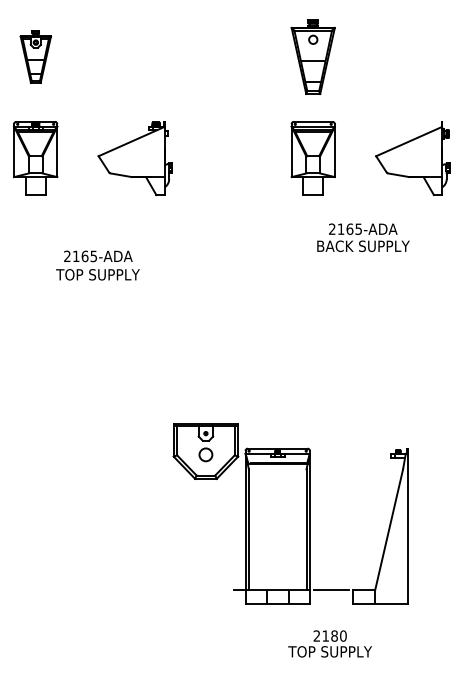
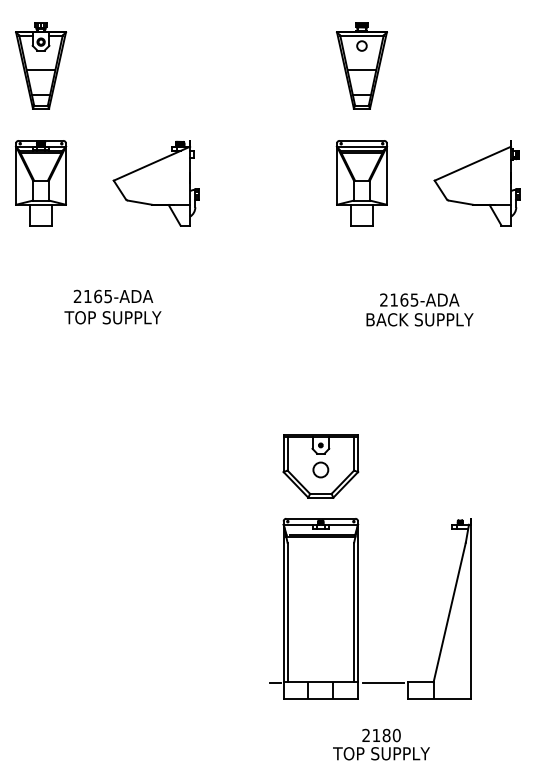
part: (36, 56) -> (41, 65), size x1.43
text: (363, 237) -> (419, 309), moved
part: (205, 451) -> (320, 466), moved

